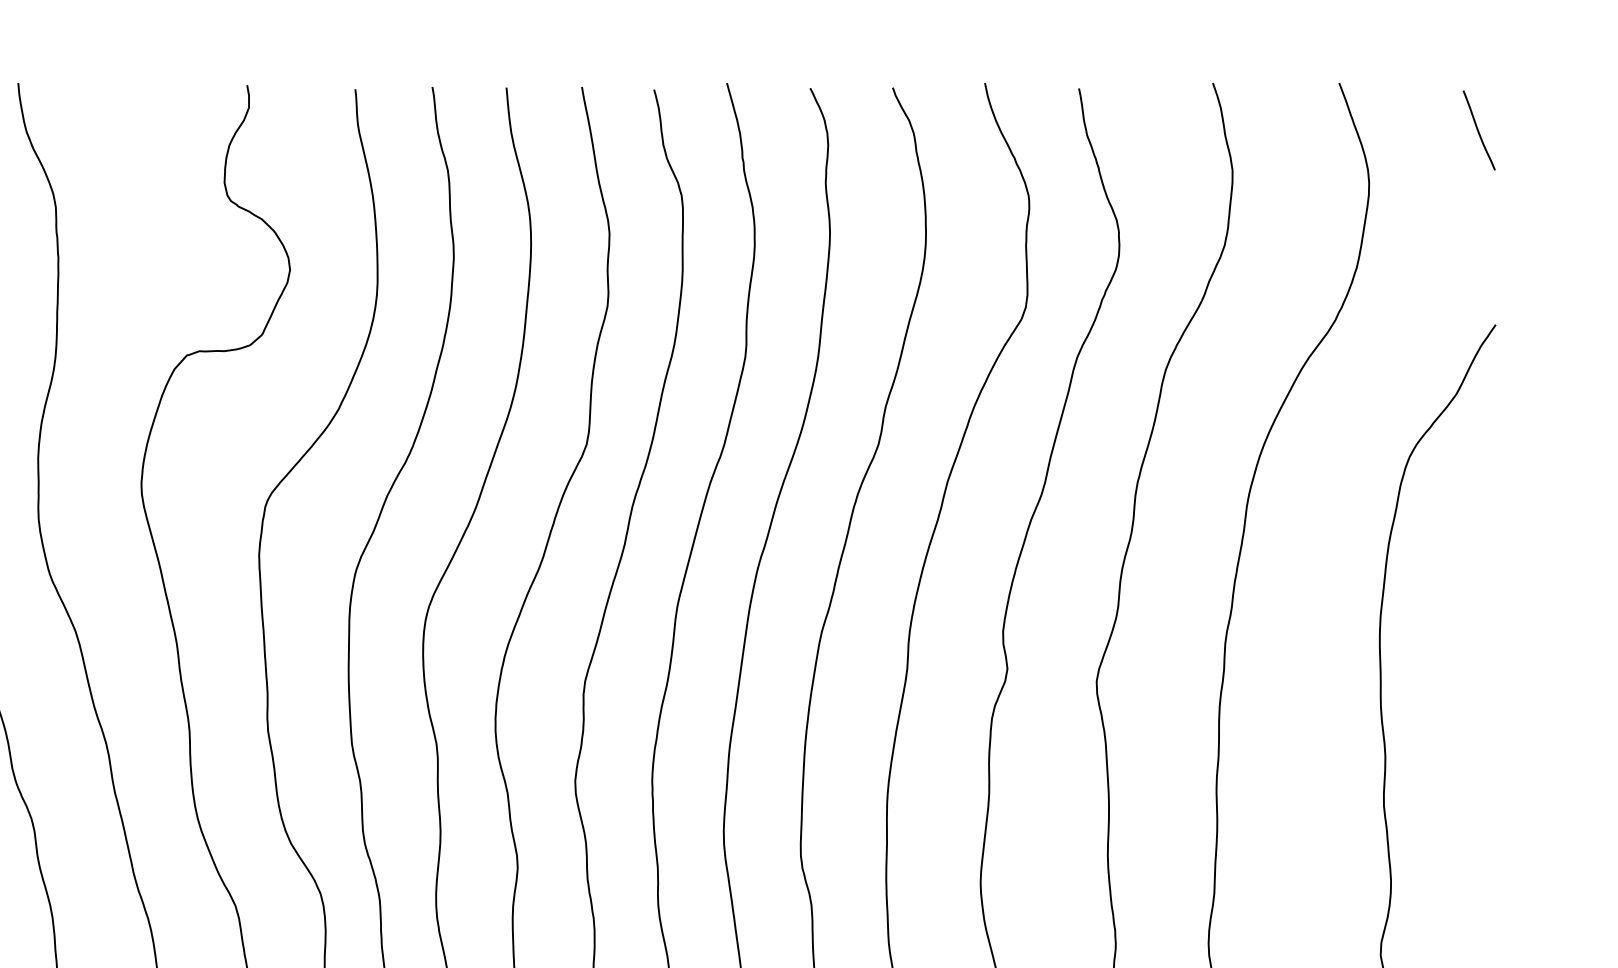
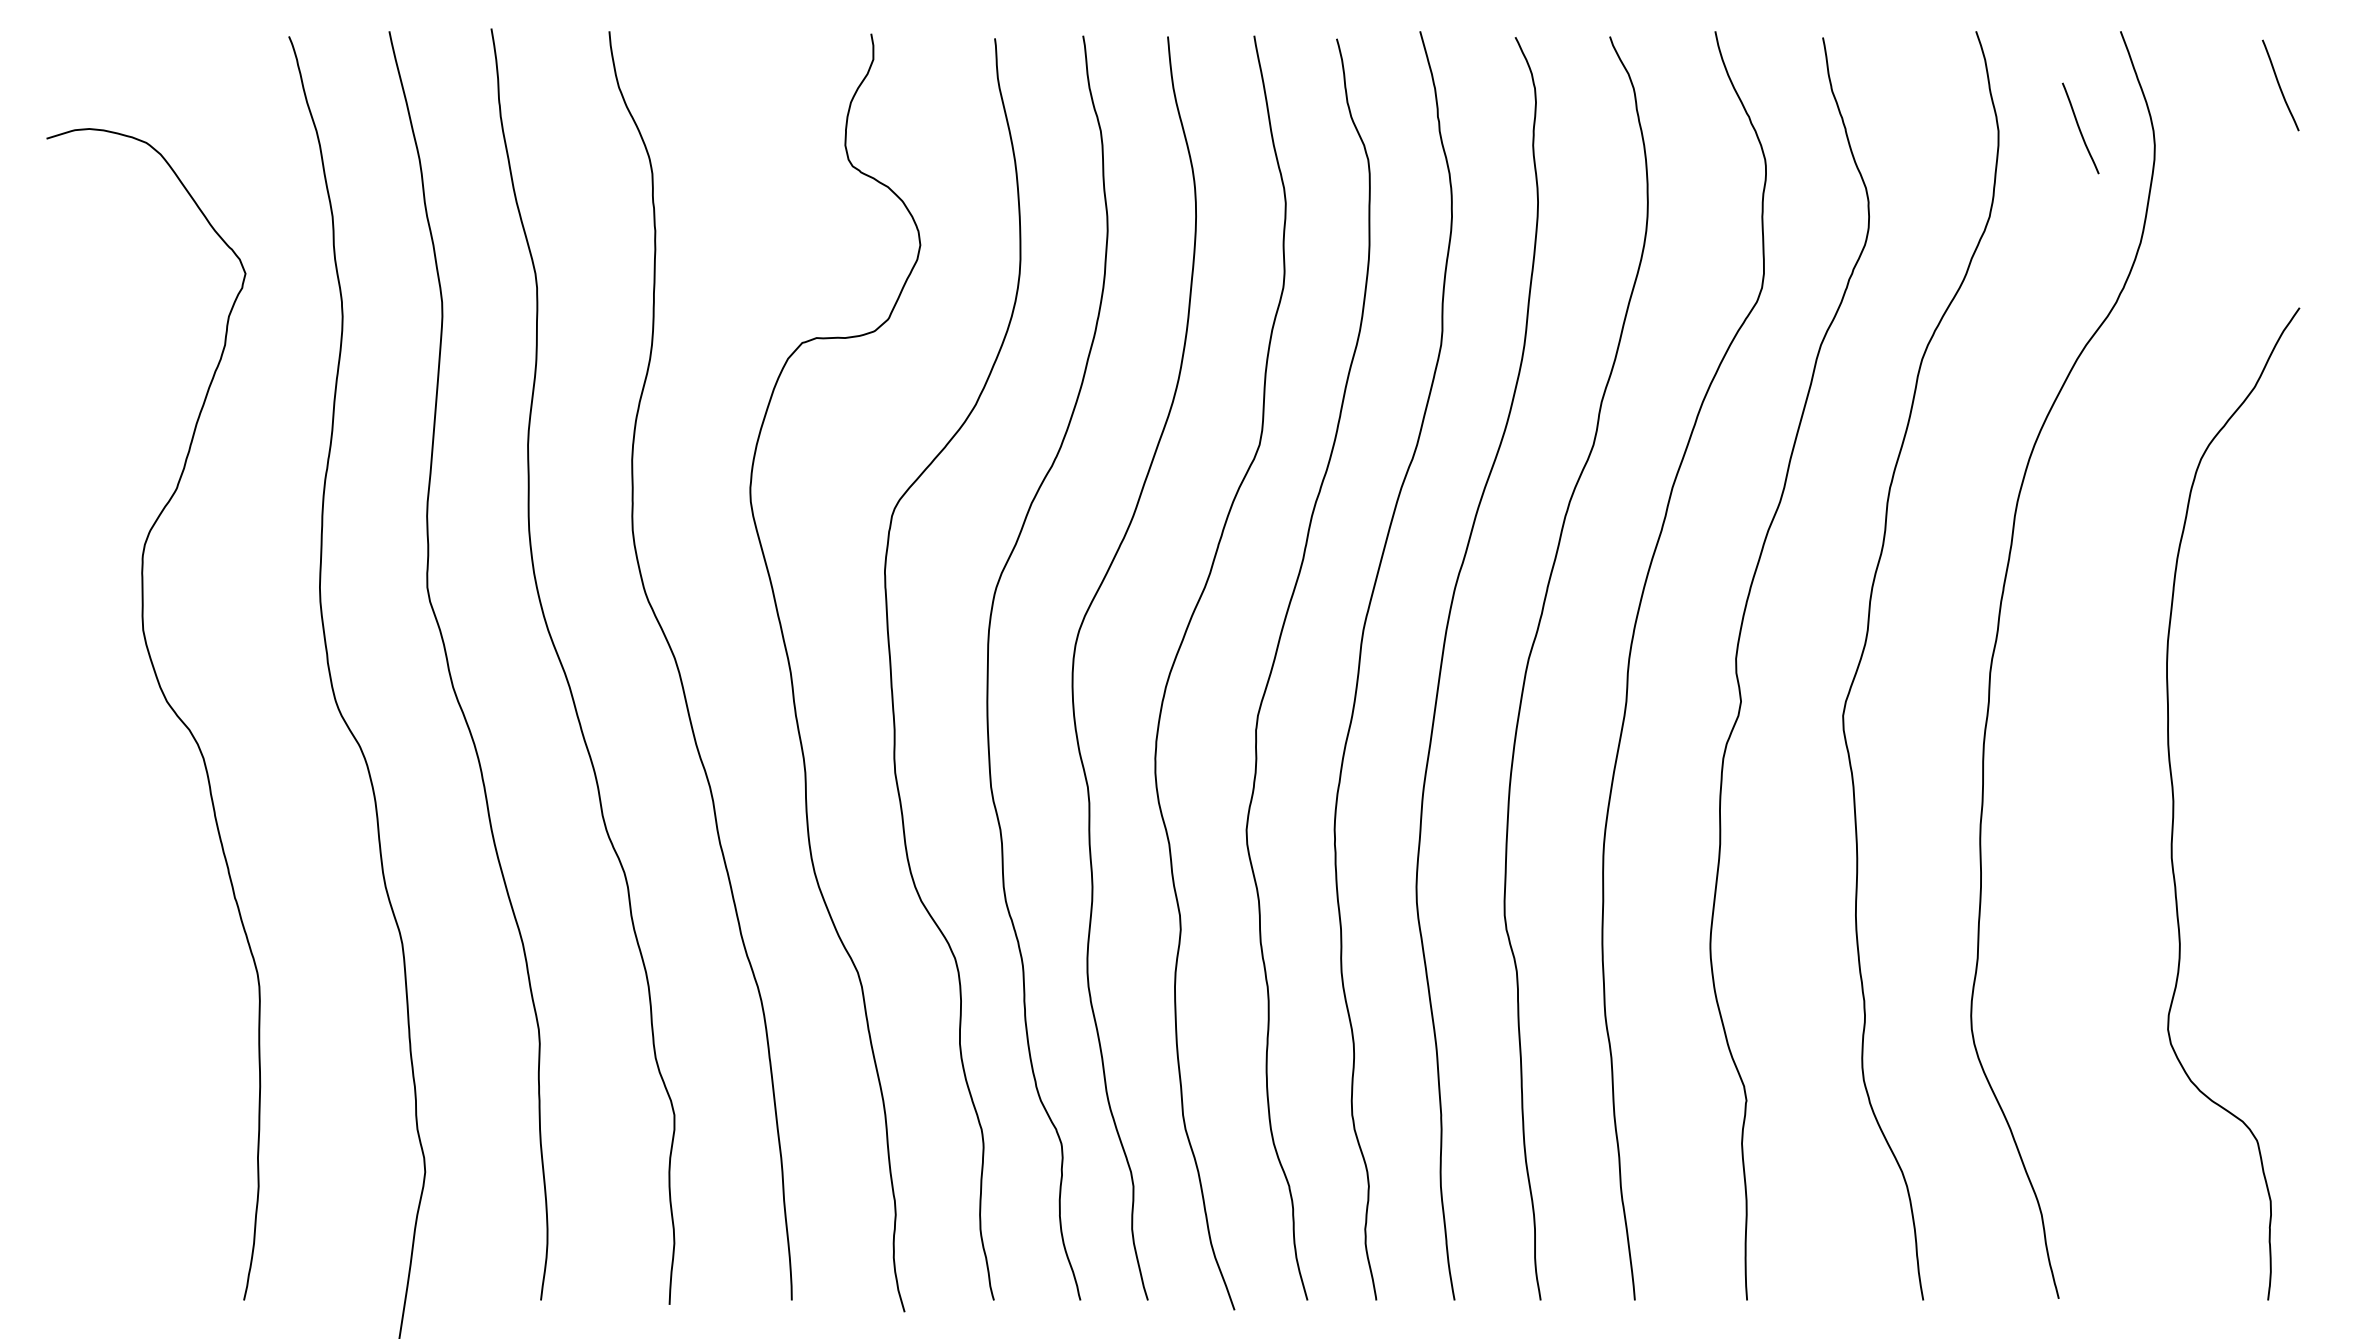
curve: (1304, 168) -> (2080, 128), added

